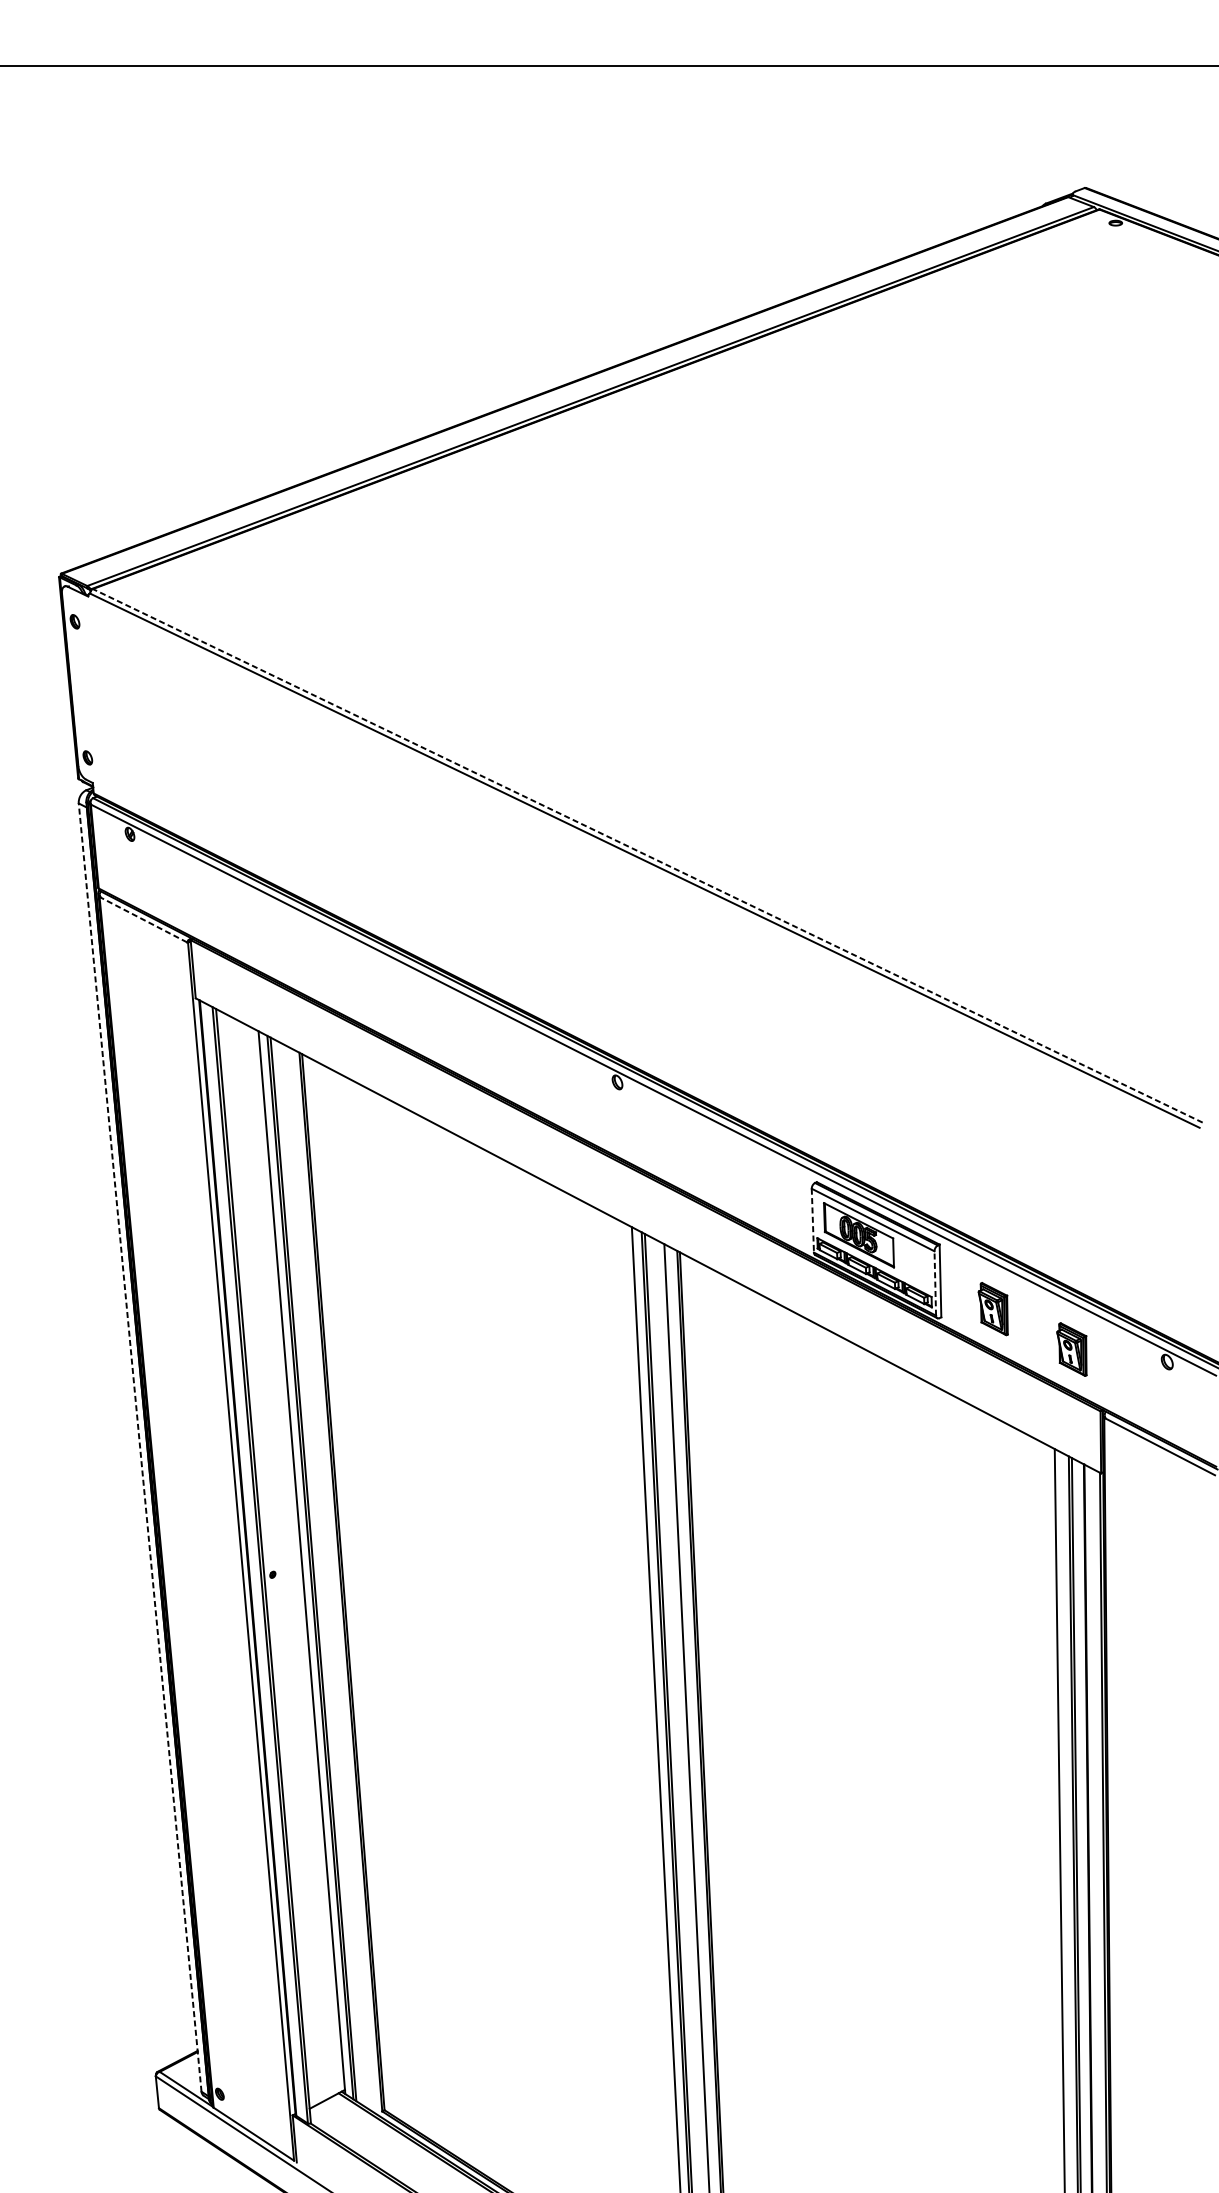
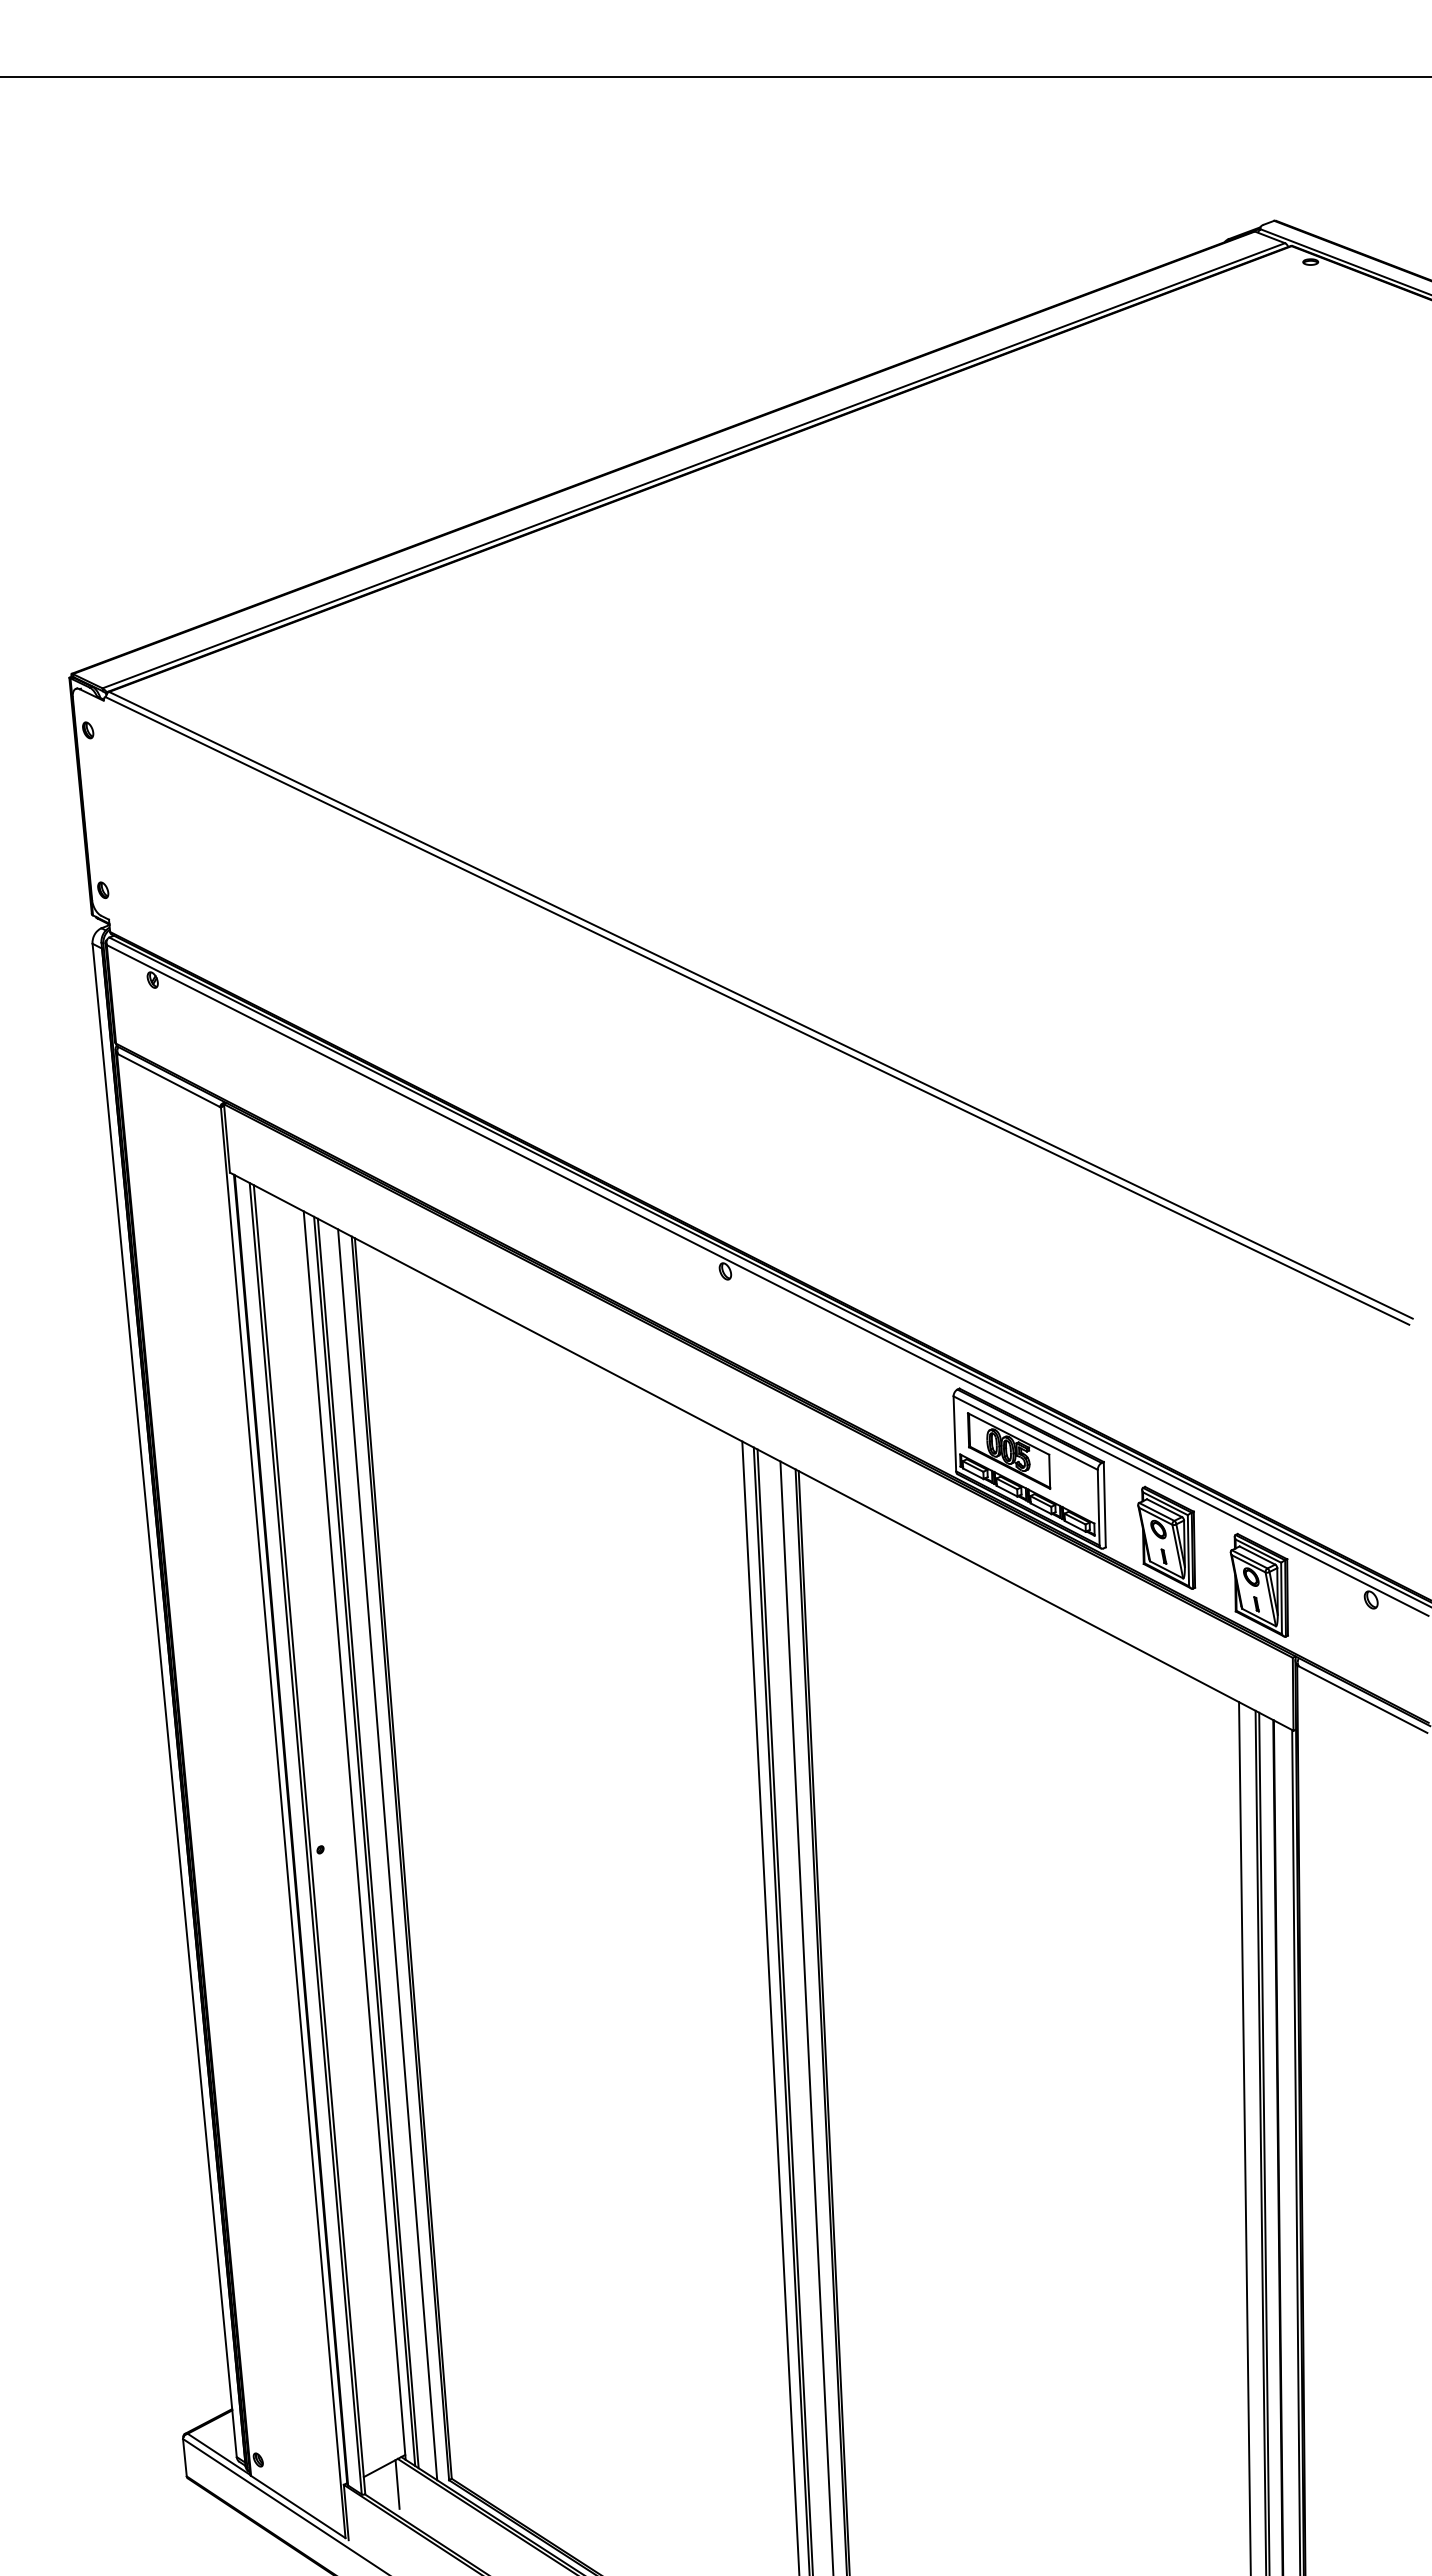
line: (647, 856) -> (760, 1005), dashed -> solid
line: (143, 919) -> (168, 1080), dashed -> solid
line: (812, 1220) -> (954, 1433), dashed -> solid
line: (935, 1283) -> (1098, 1507), dashed -> solid
part: (993, 1308) -> (1166, 1537), size x1.67
part: (1071, 1348) -> (1258, 1584), size x1.67
line: (140, 1446) -> (164, 1699), dashed -> solid
line: (329, 1578) -> (387, 1854), added
line: (338, 2115) -> (397, 2484), added

